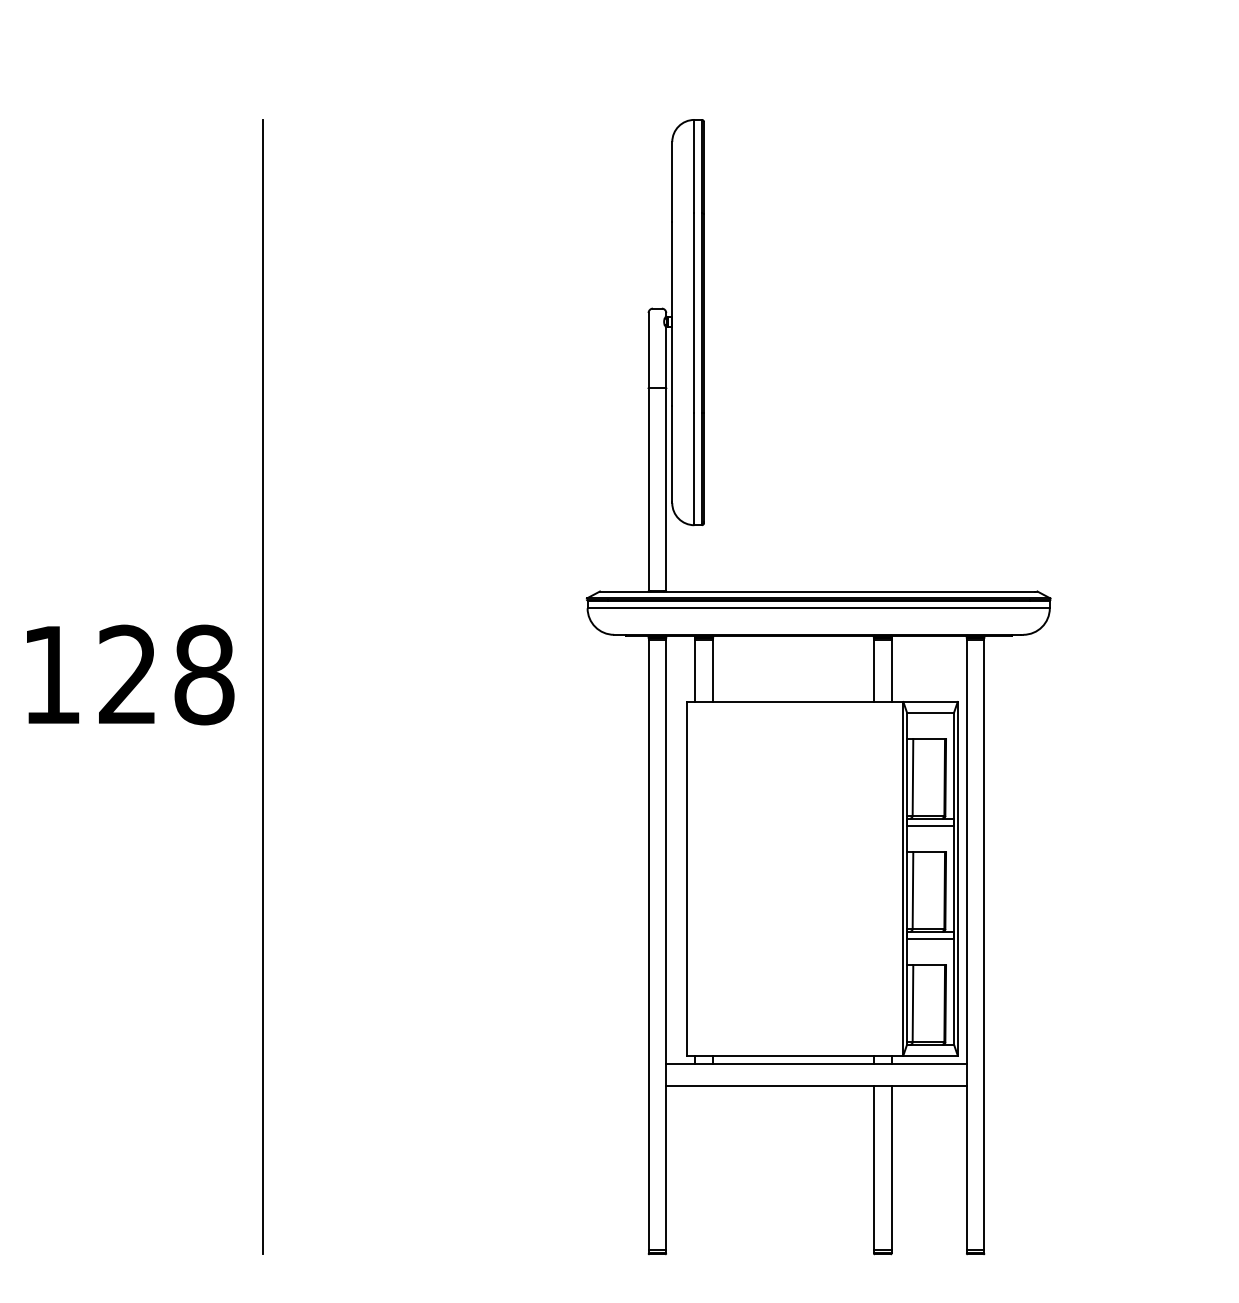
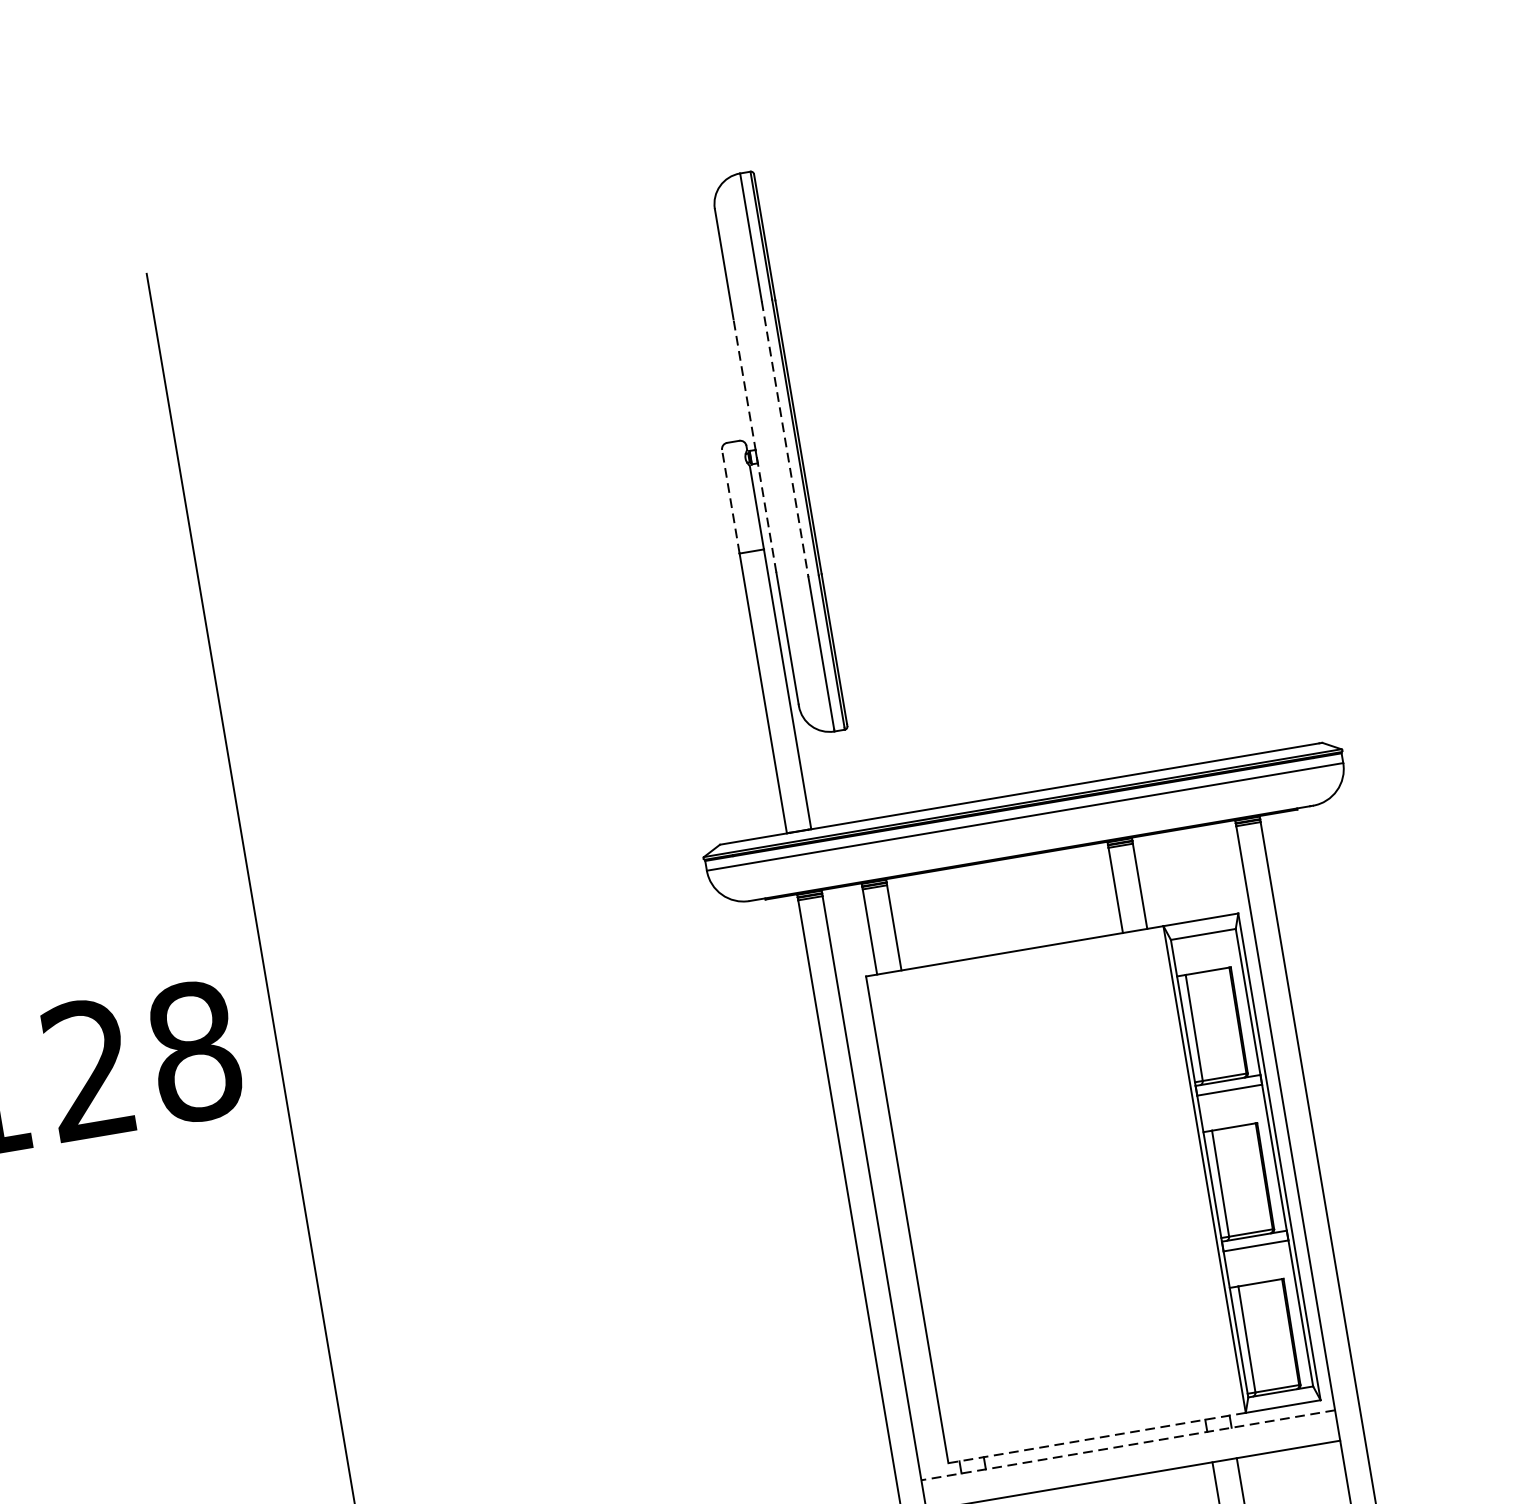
line: (672, 313) -> (755, 445), solid -> dashed
line: (694, 313) -> (785, 439), solid -> dashed
line: (648, 350) -> (730, 501), solid -> dashed
line: (795, 1055) -> (1097, 1437), solid -> dashed
line: (816, 1064) -> (1128, 1445), solid -> dashed

